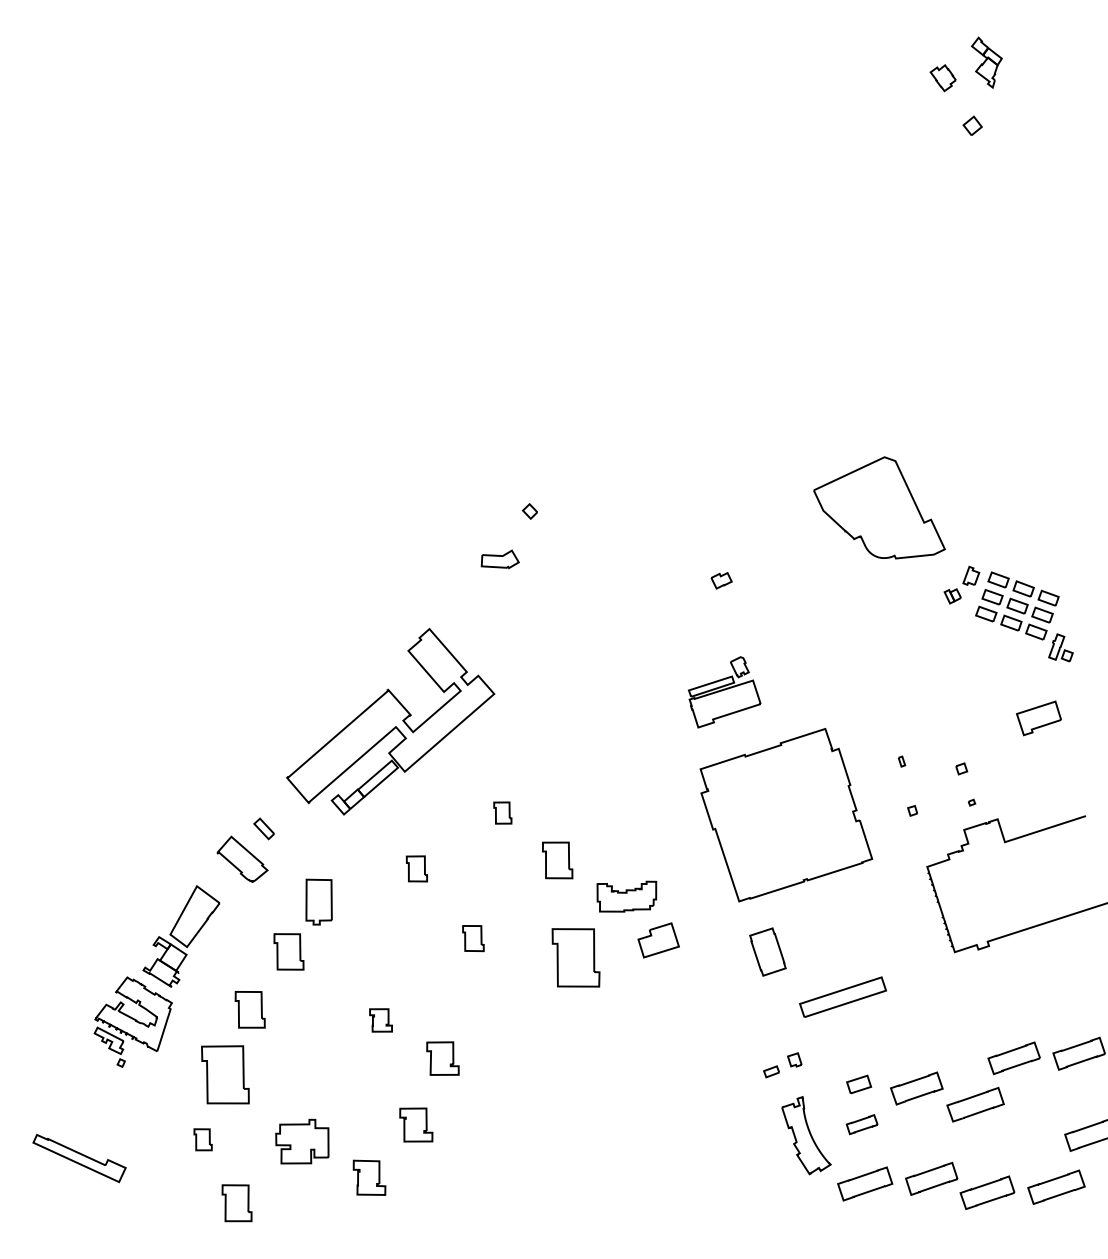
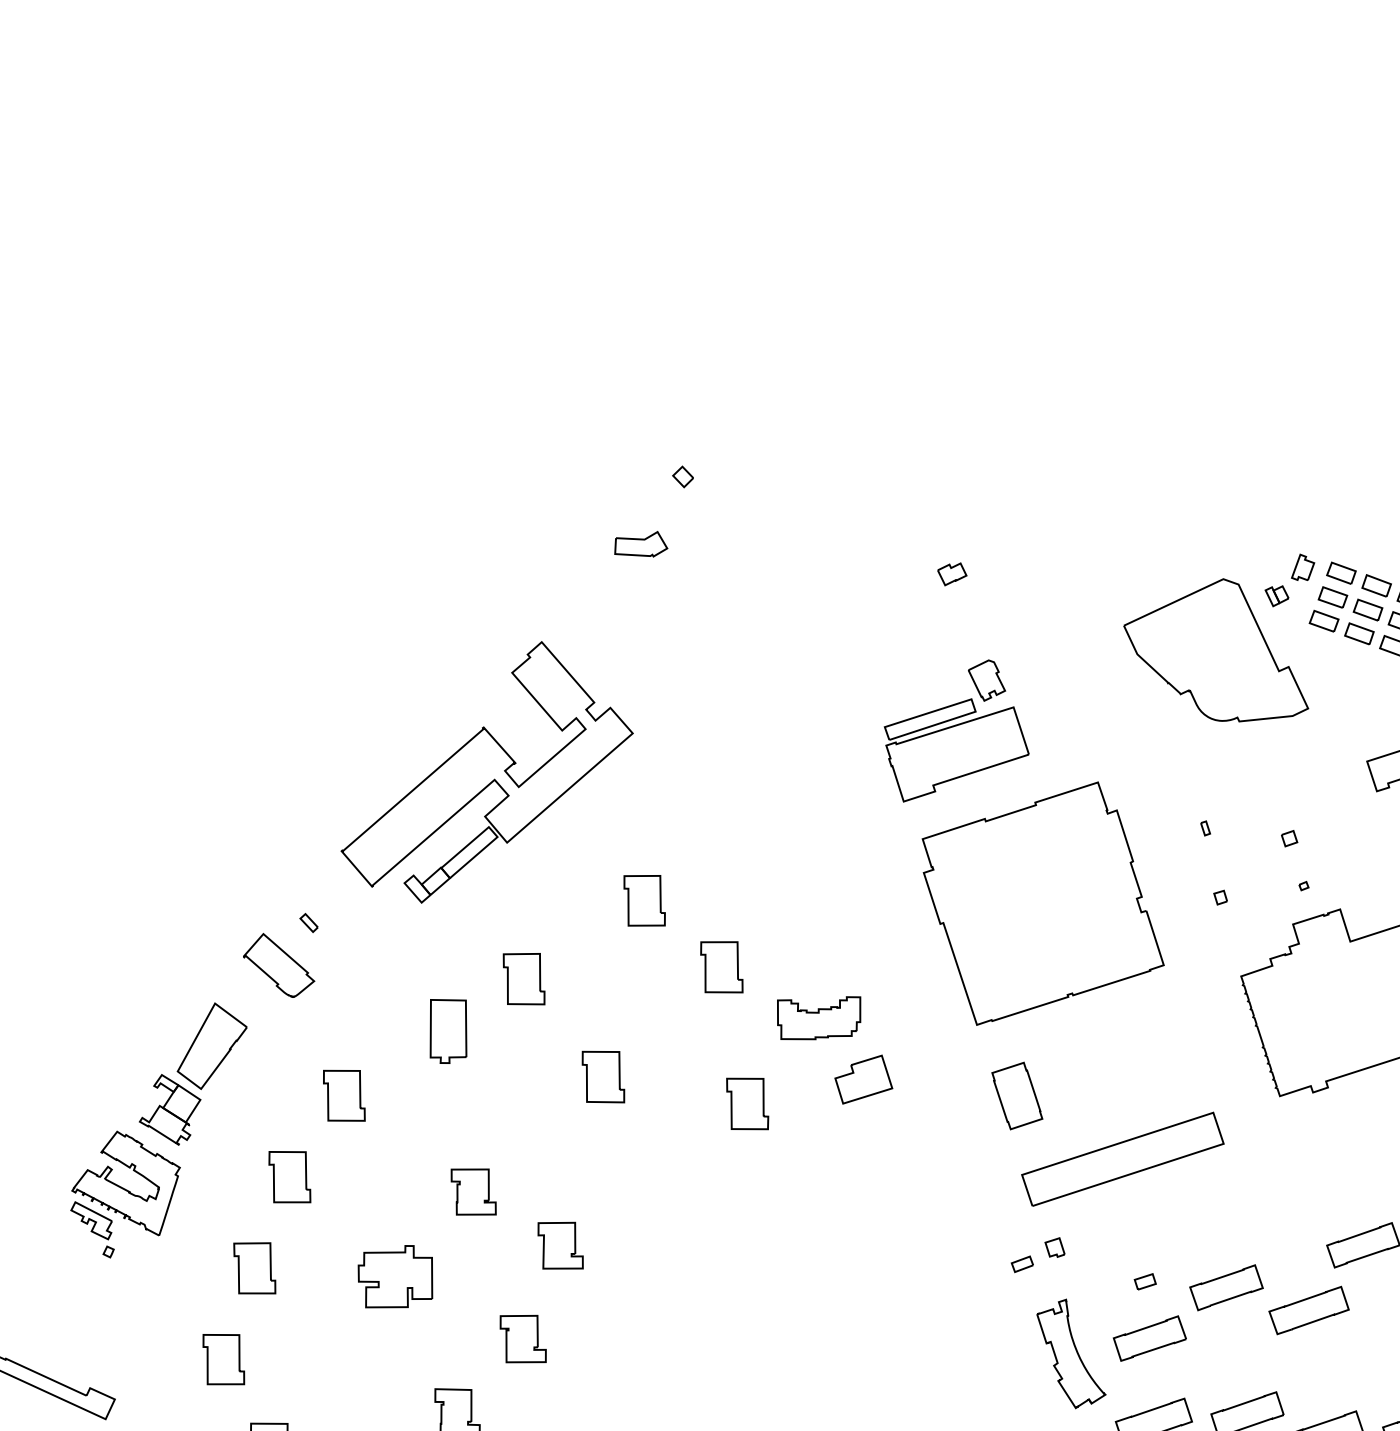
part: (879, 507) -> (1216, 649), moved
part: (724, 692) -> (956, 731), size x1.43
part: (502, 812) -> (644, 899), size x1.67
part: (263, 828) -> (308, 922), size x0.62
part: (416, 868) -> (523, 978), size x1.43
part: (318, 901) -> (447, 1030), moved
part: (473, 938) -> (603, 1076), size x1.43
part: (575, 957) -> (746, 1103), size x0.62
part: (842, 997) -> (1122, 1159), size x1.67
part: (380, 1020) -> (472, 1192), size x1.43
part: (224, 1074) -> (253, 1268), size x0.62
part: (858, 1083) -> (1144, 1280), size x0.62
part: (861, 1124) -> (1148, 1338), size x1.67
part: (202, 1139) -> (222, 1359), size x1.67
part: (302, 1141) -> (395, 1276), moved

